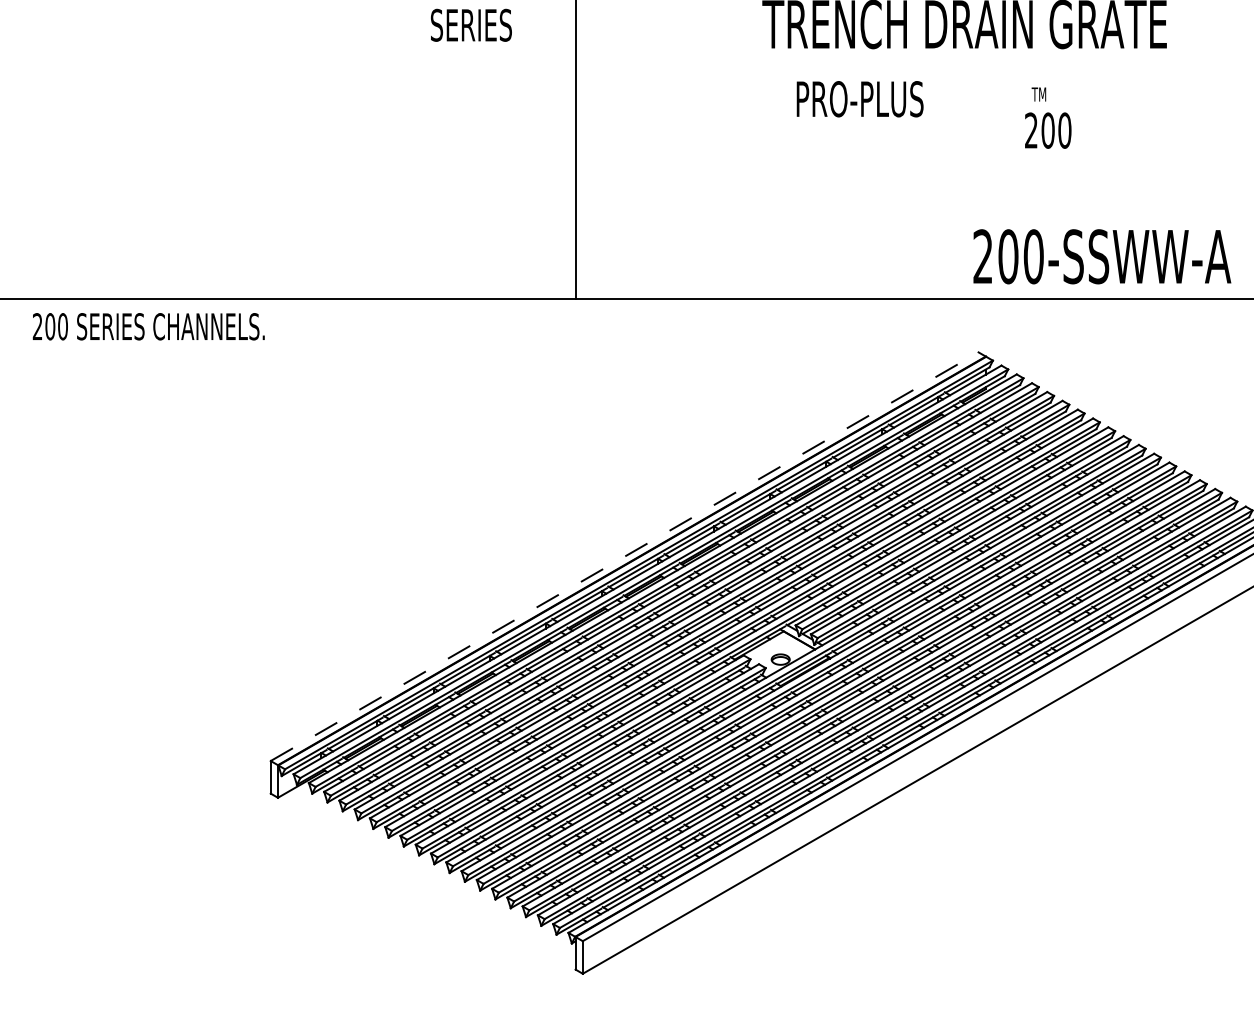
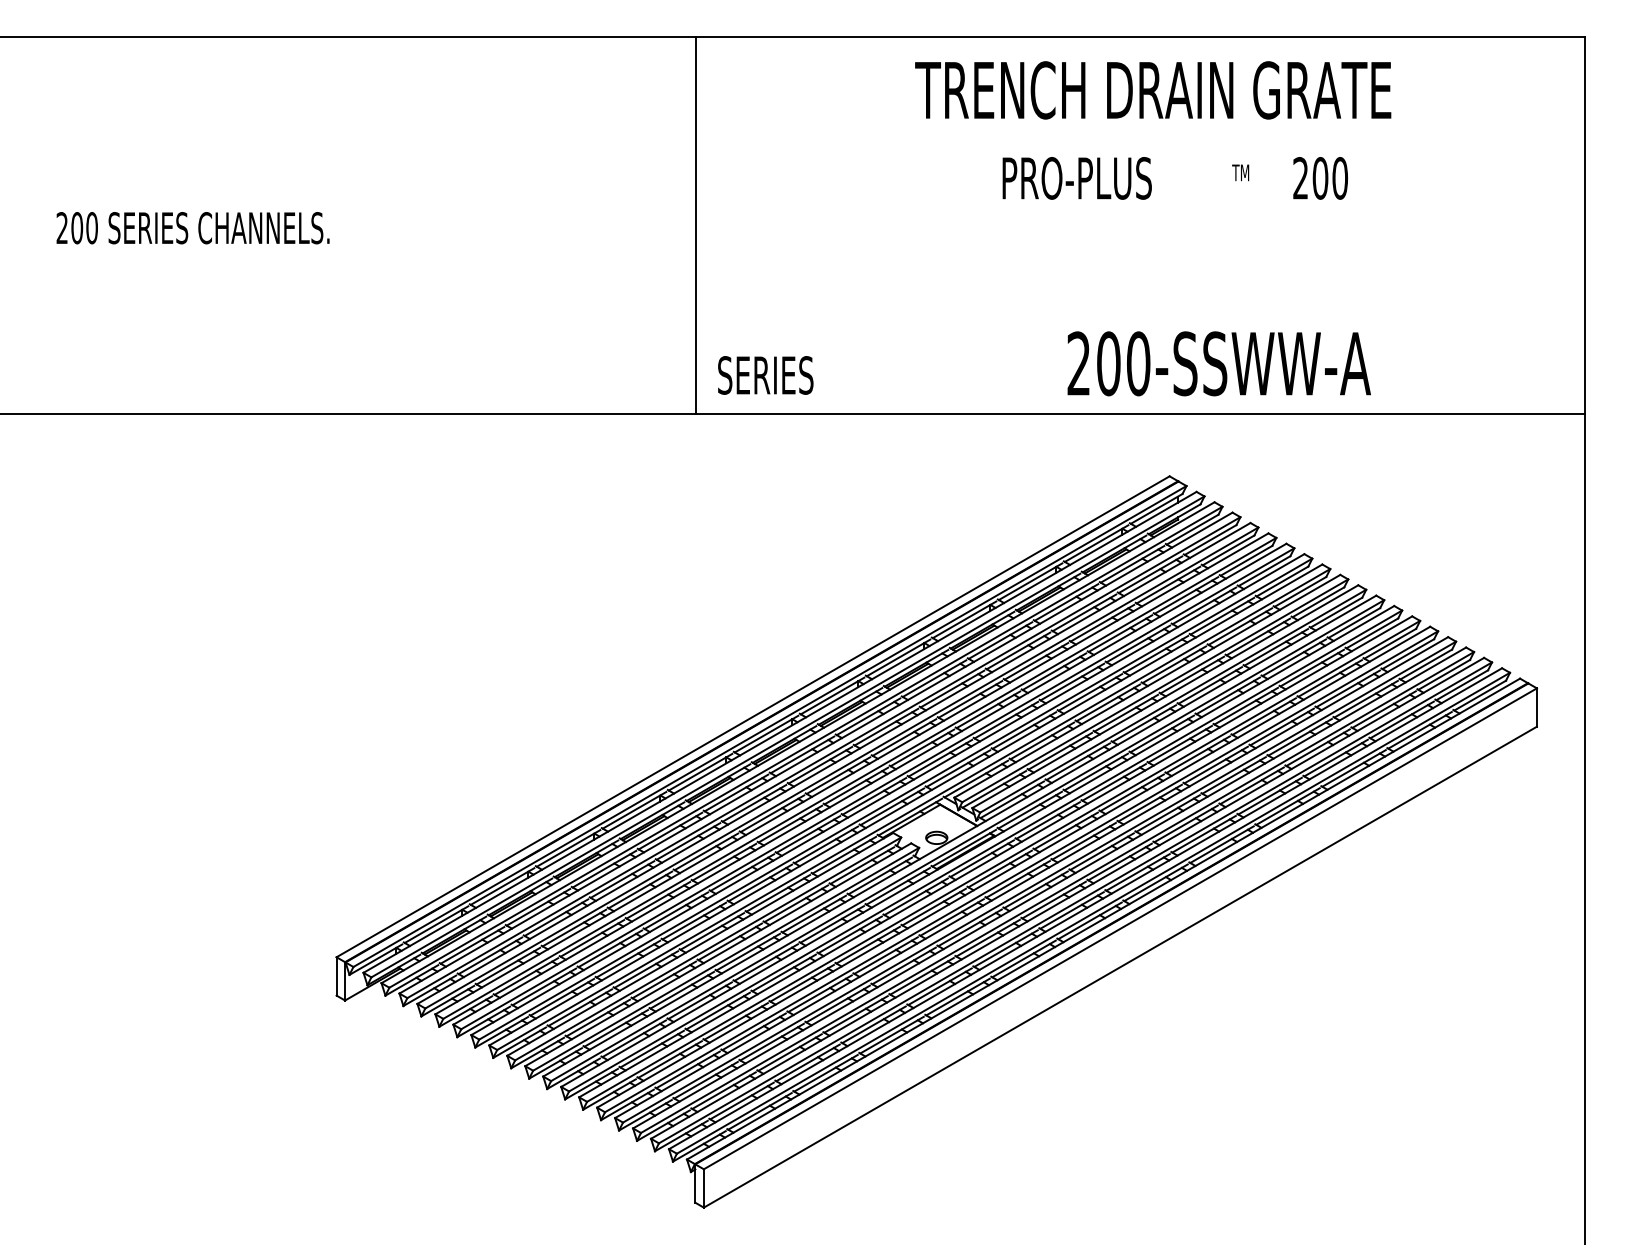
text: (471, 25) -> (765, 375), moved
text: (859, 99) -> (1076, 178), moved
text: (1048, 130) -> (1320, 178), moved
text: (1101, 256) -> (1218, 363), moved
text: (148, 327) -> (192, 228), moved
line: (624, 556) -> (753, 716), dashed -> solid

